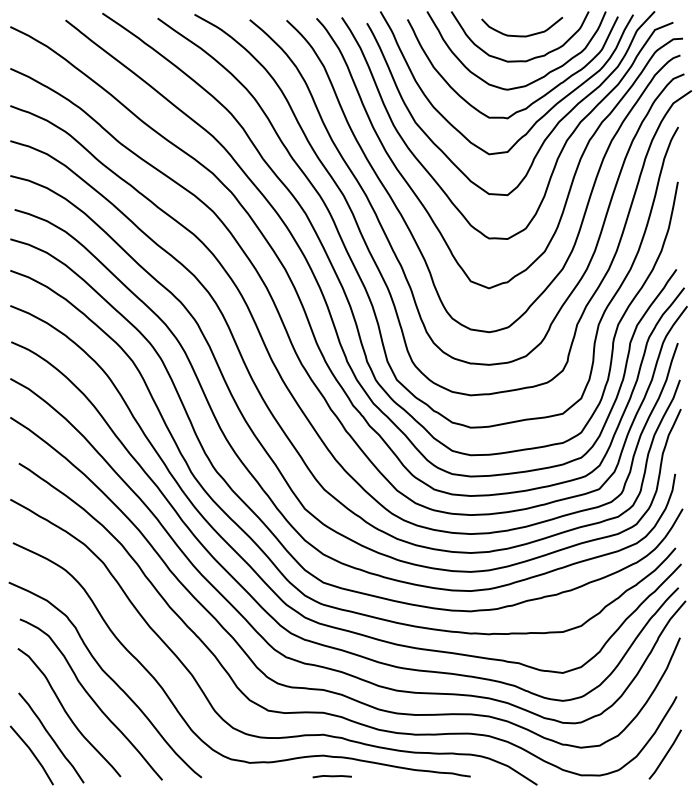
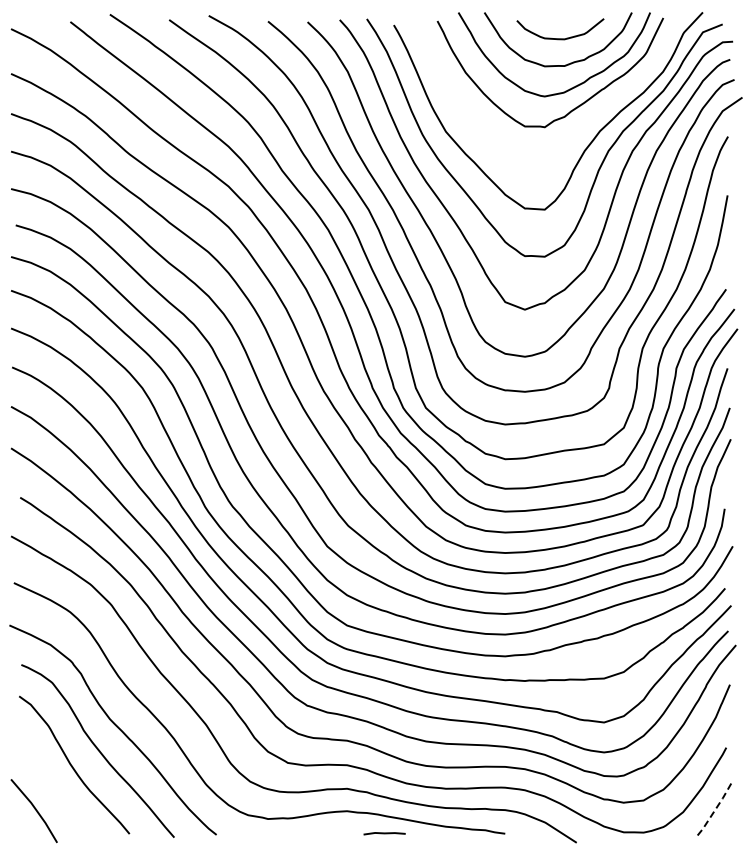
curve: (539, 117) -> (579, 126), removed
curve: (50, 737) -> (54, 791), removed
line: (665, 754) -> (714, 810), solid -> dashed
line: (332, 776) -> (384, 833), moved

